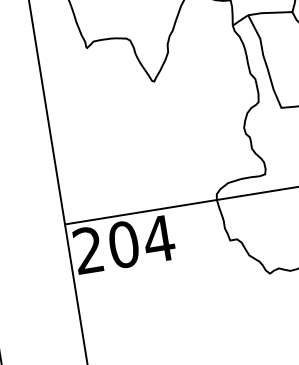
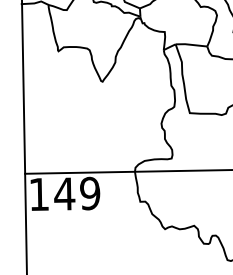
text: (123, 243) -> (64, 193), 204 -> 149

